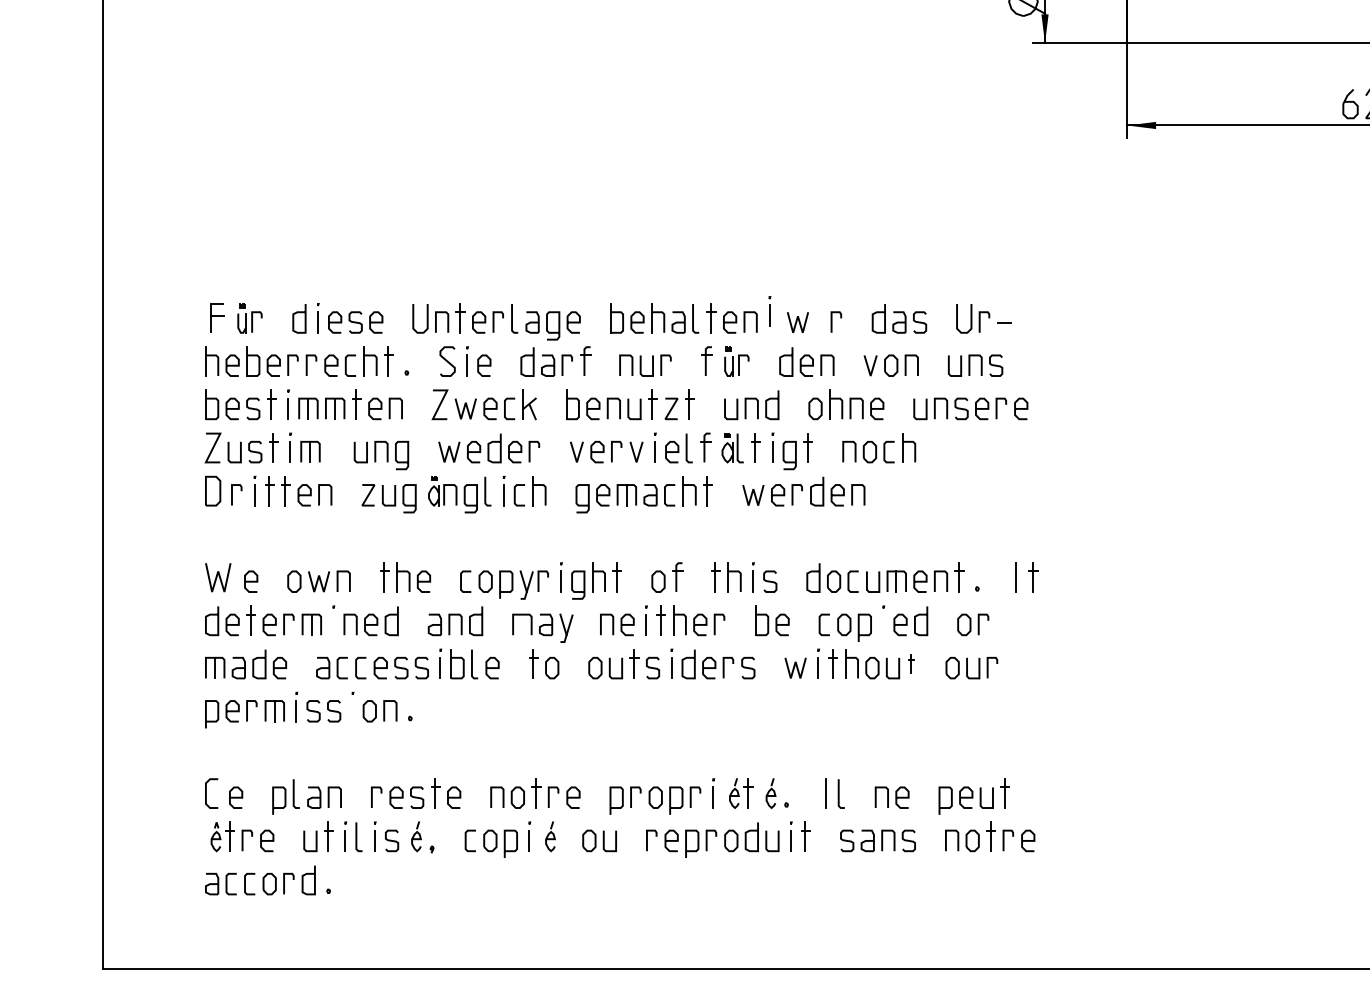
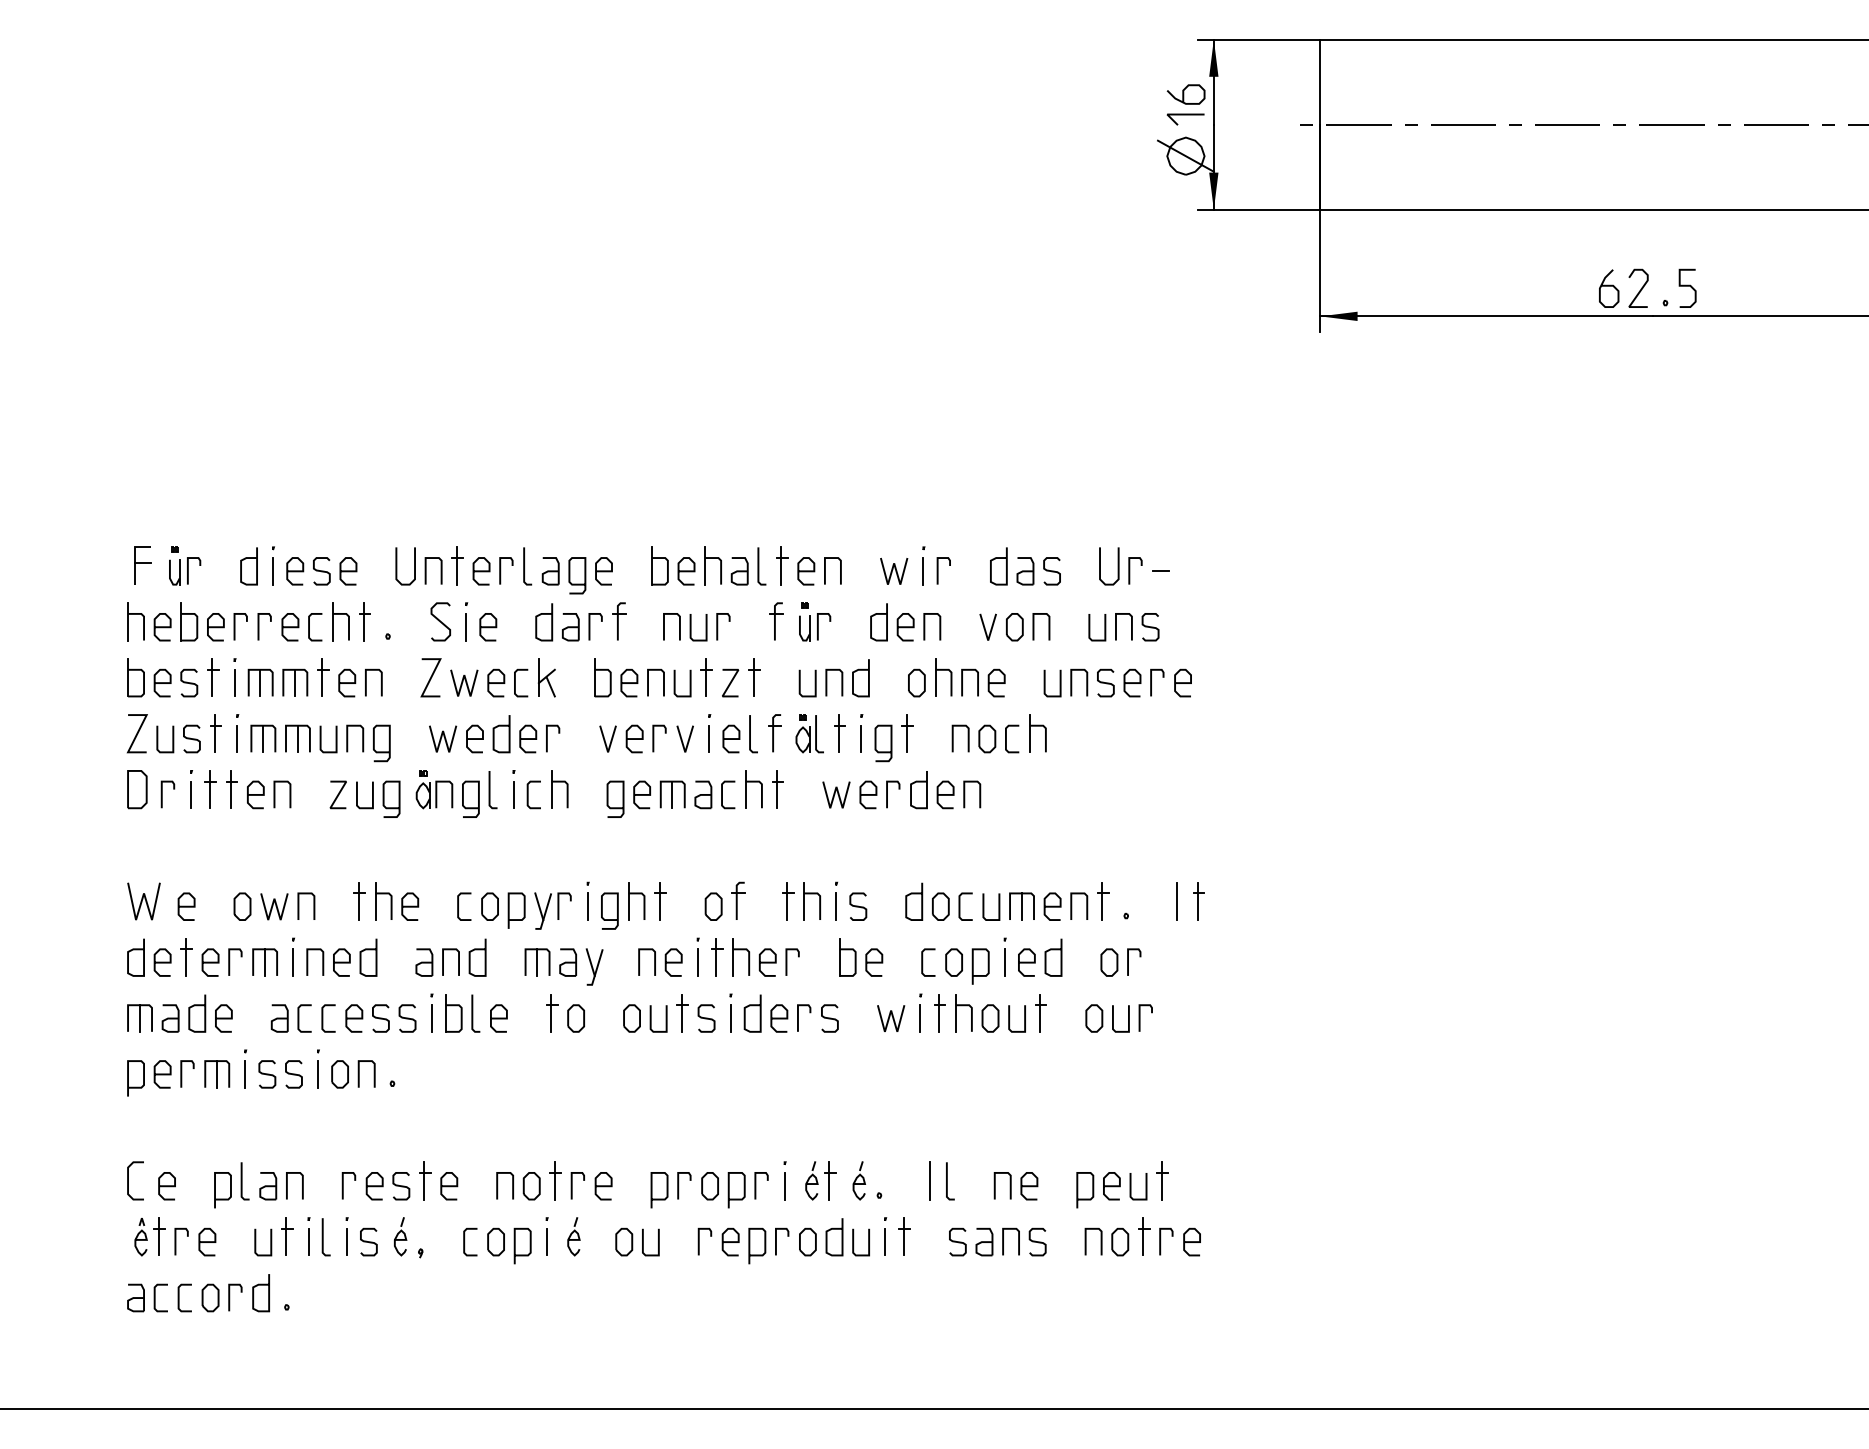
part: (769, 311) -> (923, 565), moved
part: (336, 451) -> (297, 738), added
line: (333, 624) -> (293, 962), added
line: (522, 624) -> (537, 962), added
line: (883, 624) -> (1004, 962), added
part: (911, 664) -> (1040, 1013), size x1.67
line: (352, 711) -> (317, 1074), added

